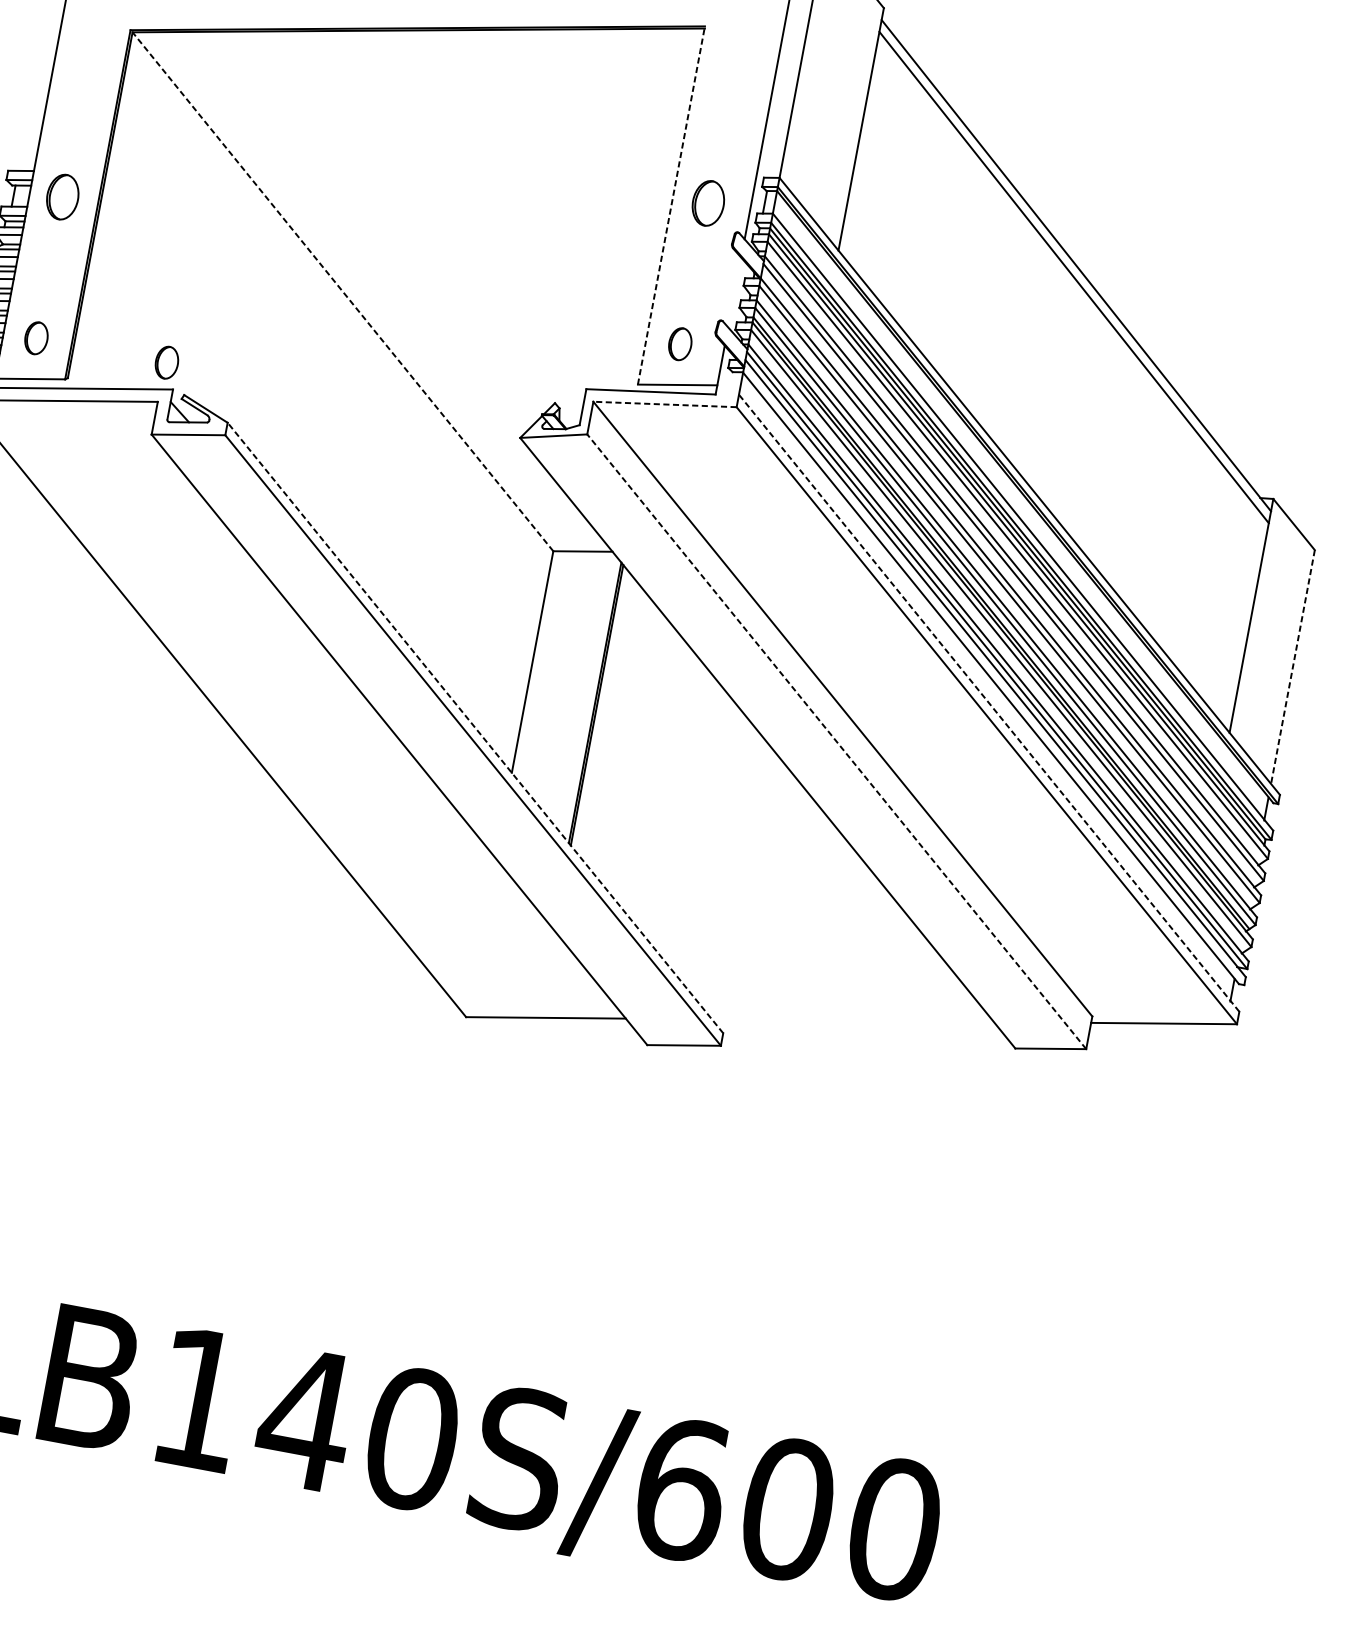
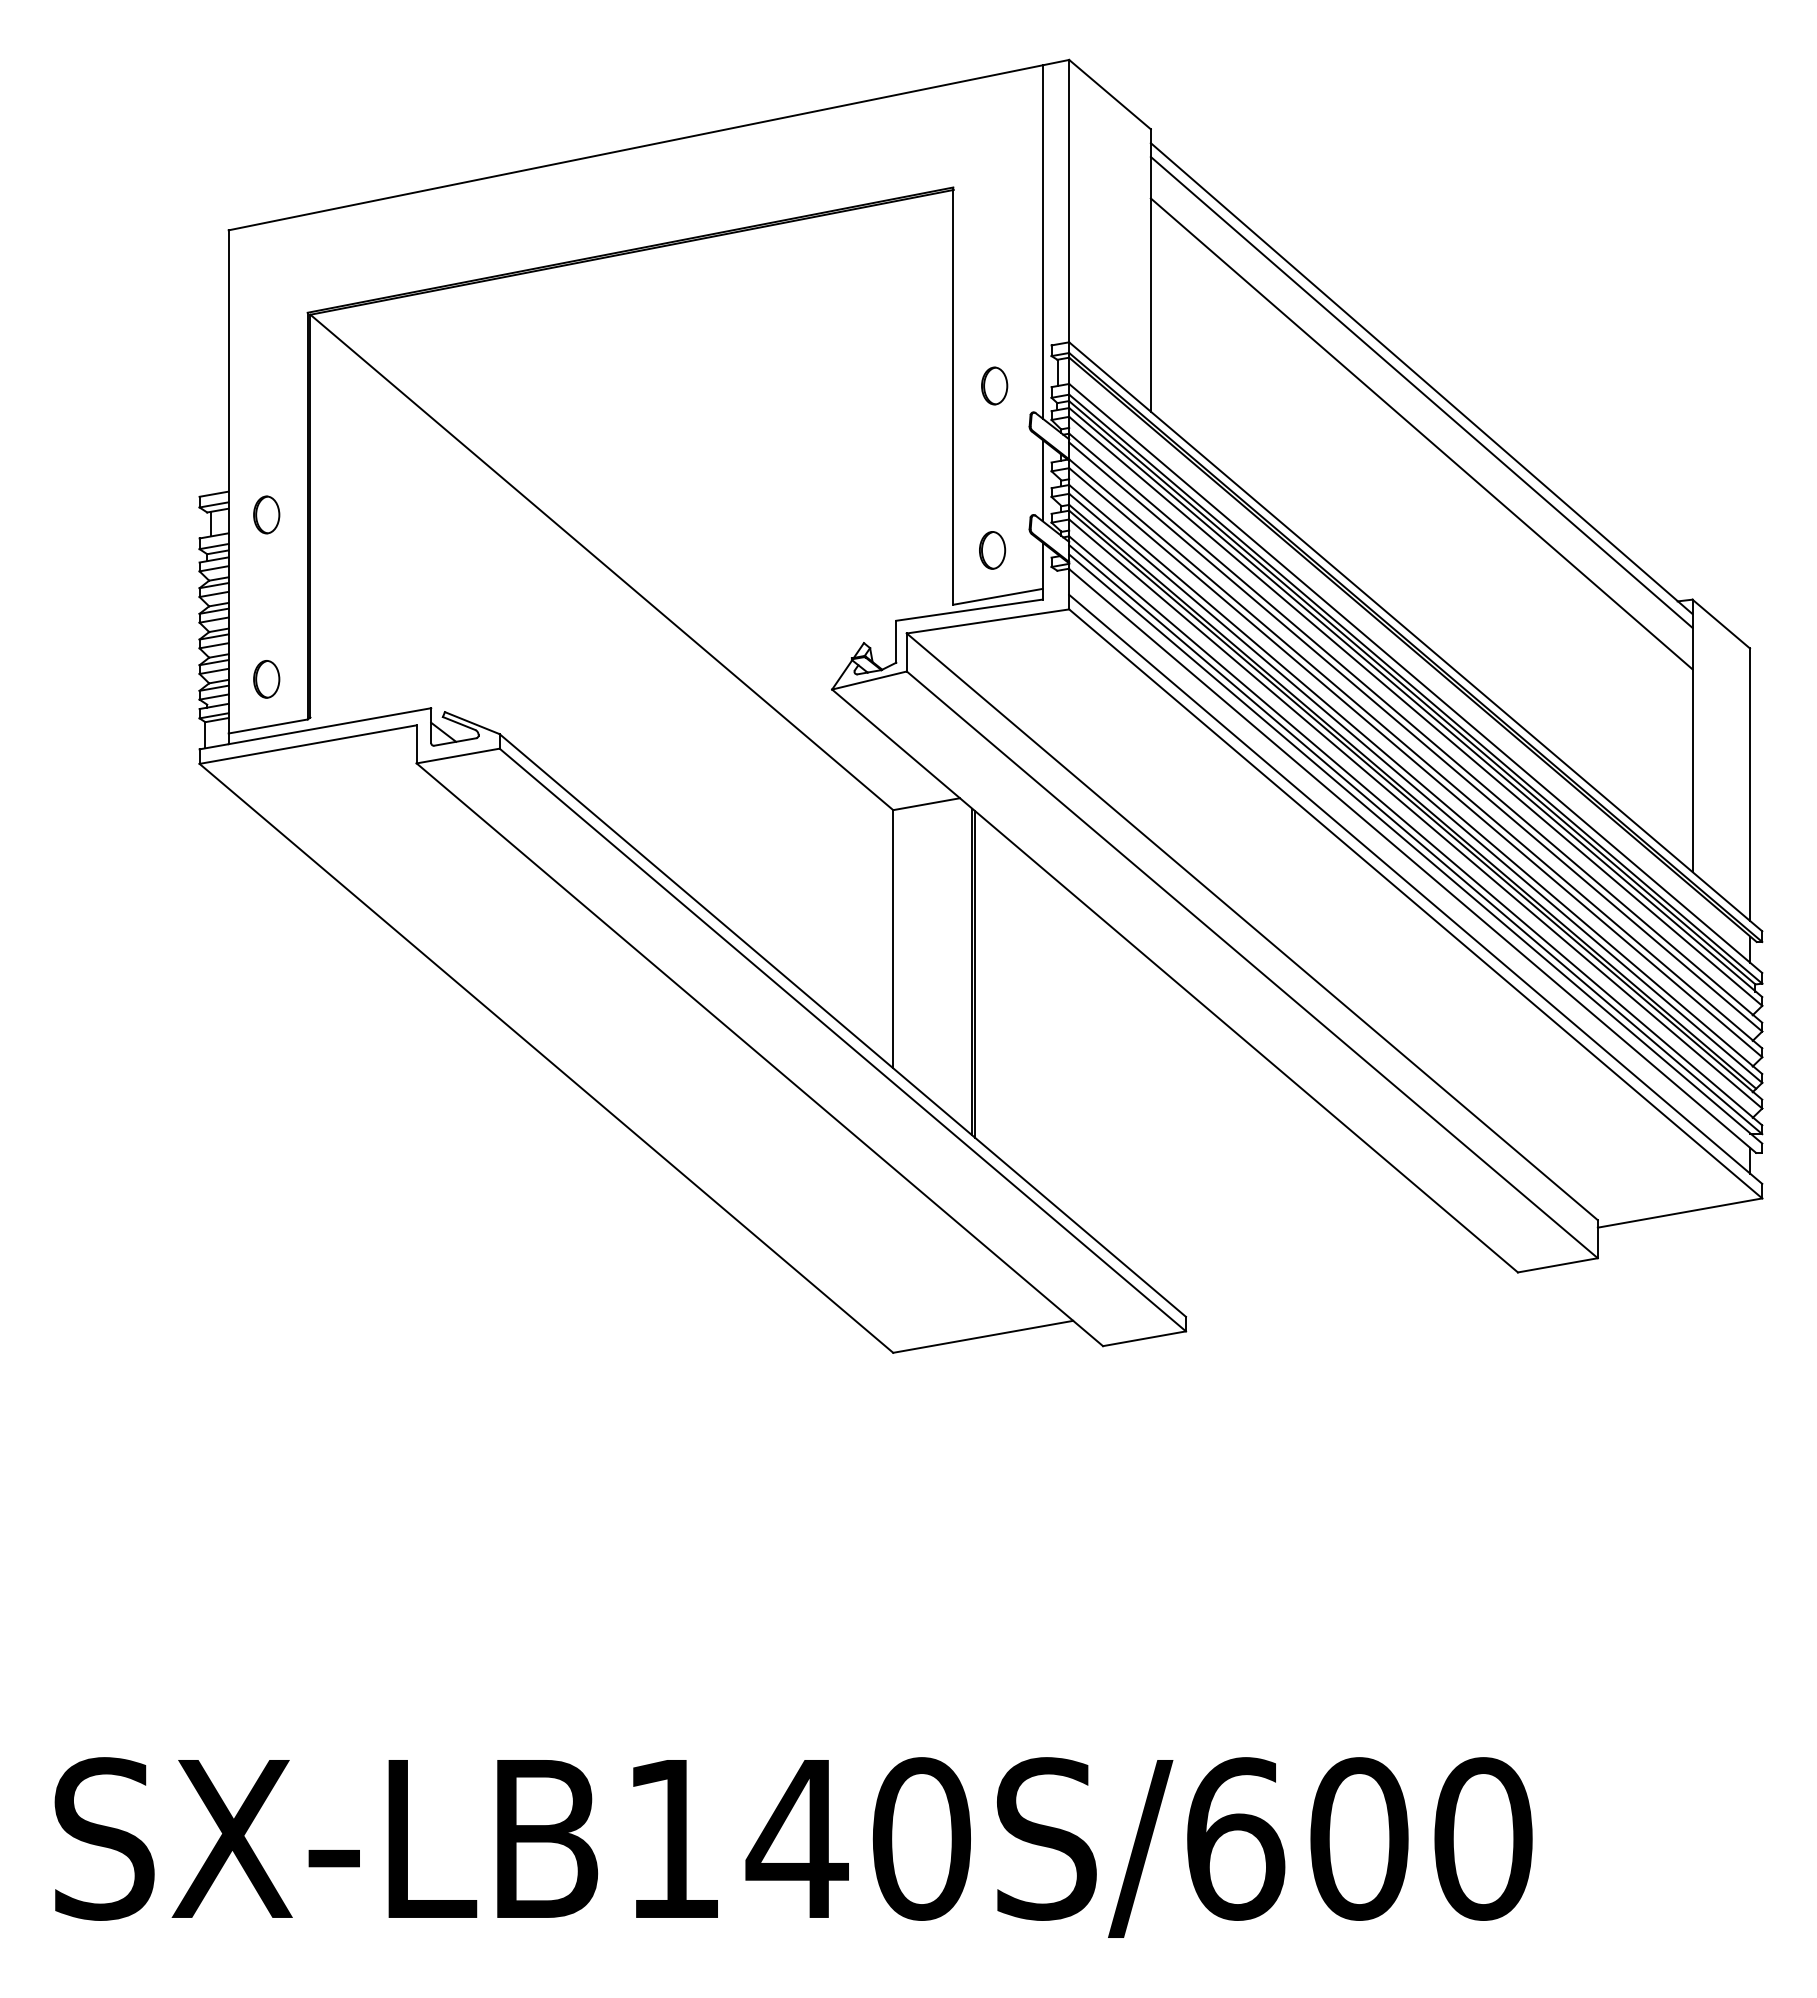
part: (62, 196) -> (266, 514), size x0.71
part: (708, 202) -> (994, 385), size x0.71
line: (671, 205) -> (953, 396), dashed -> solid
line: (342, 291) -> (601, 562), dashed -> solid
line: (734, 292) -> (1042, 480), added
line: (1067, 312) -> (1421, 433), added
part: (166, 362) -> (418, 679), removed
line: (664, 404) -> (987, 621), dashed -> solid
line: (1293, 667) -> (1750, 785), dashed -> solid
line: (988, 703) -> (1415, 889), dashed -> solid
line: (475, 727) -> (842, 1025), dashed -> solid
line: (836, 741) -> (1251, 964), dashed -> solid

